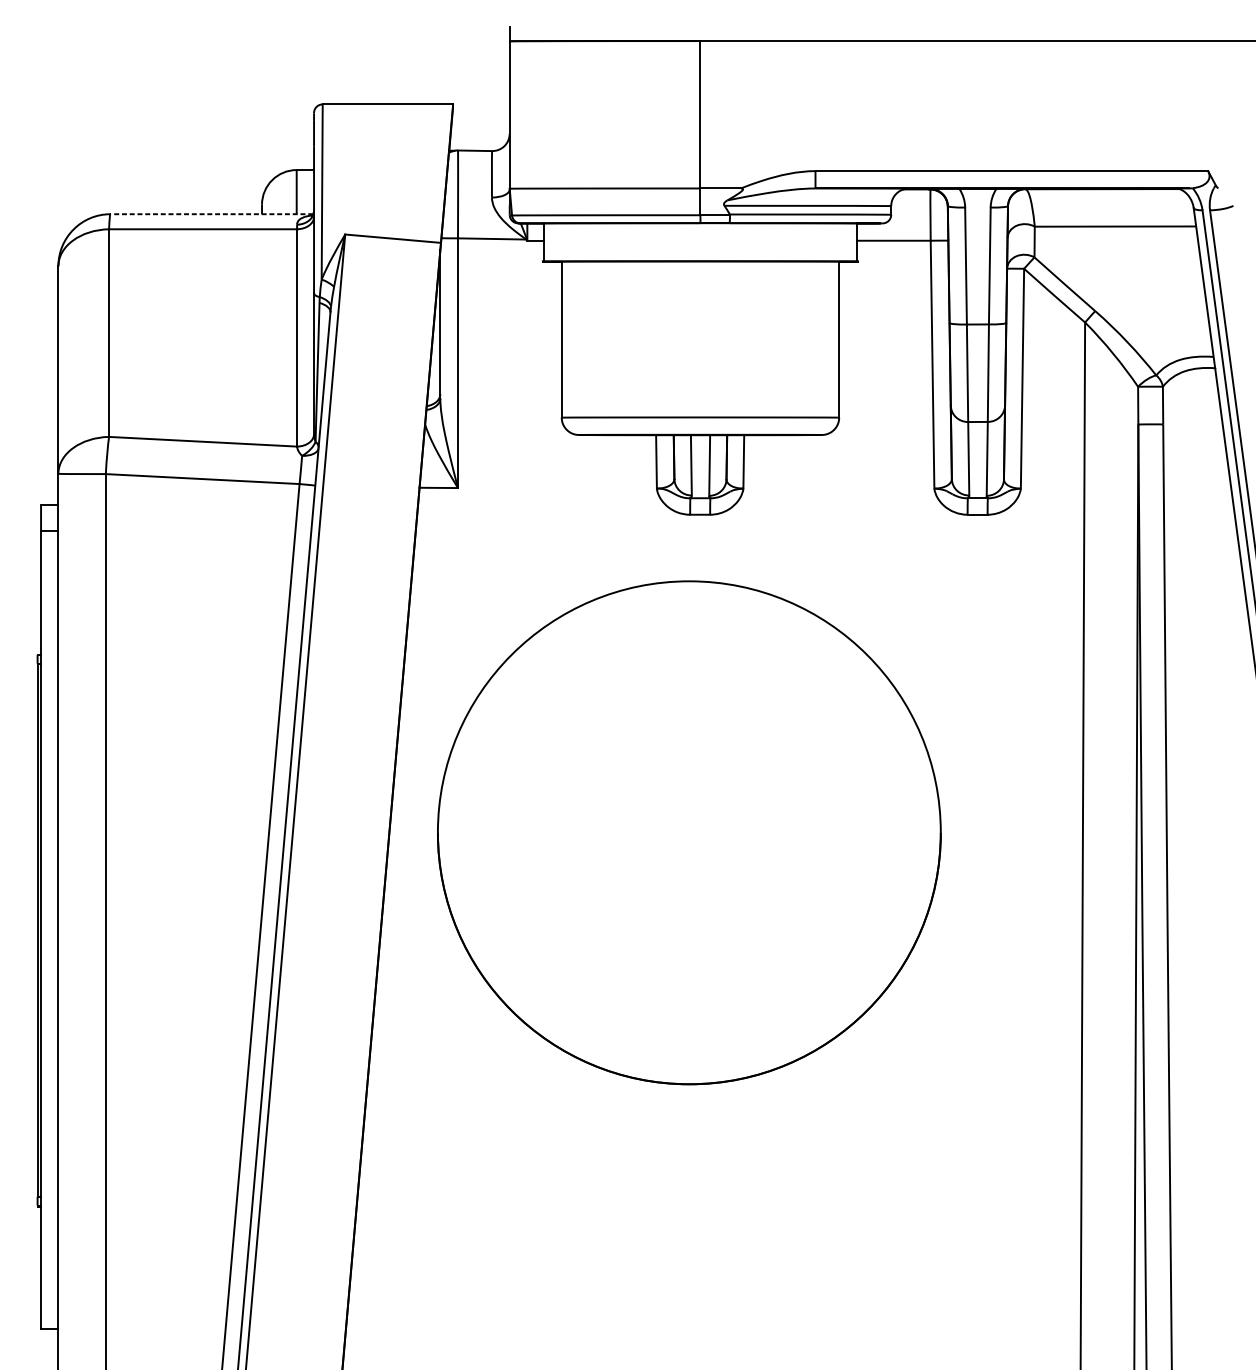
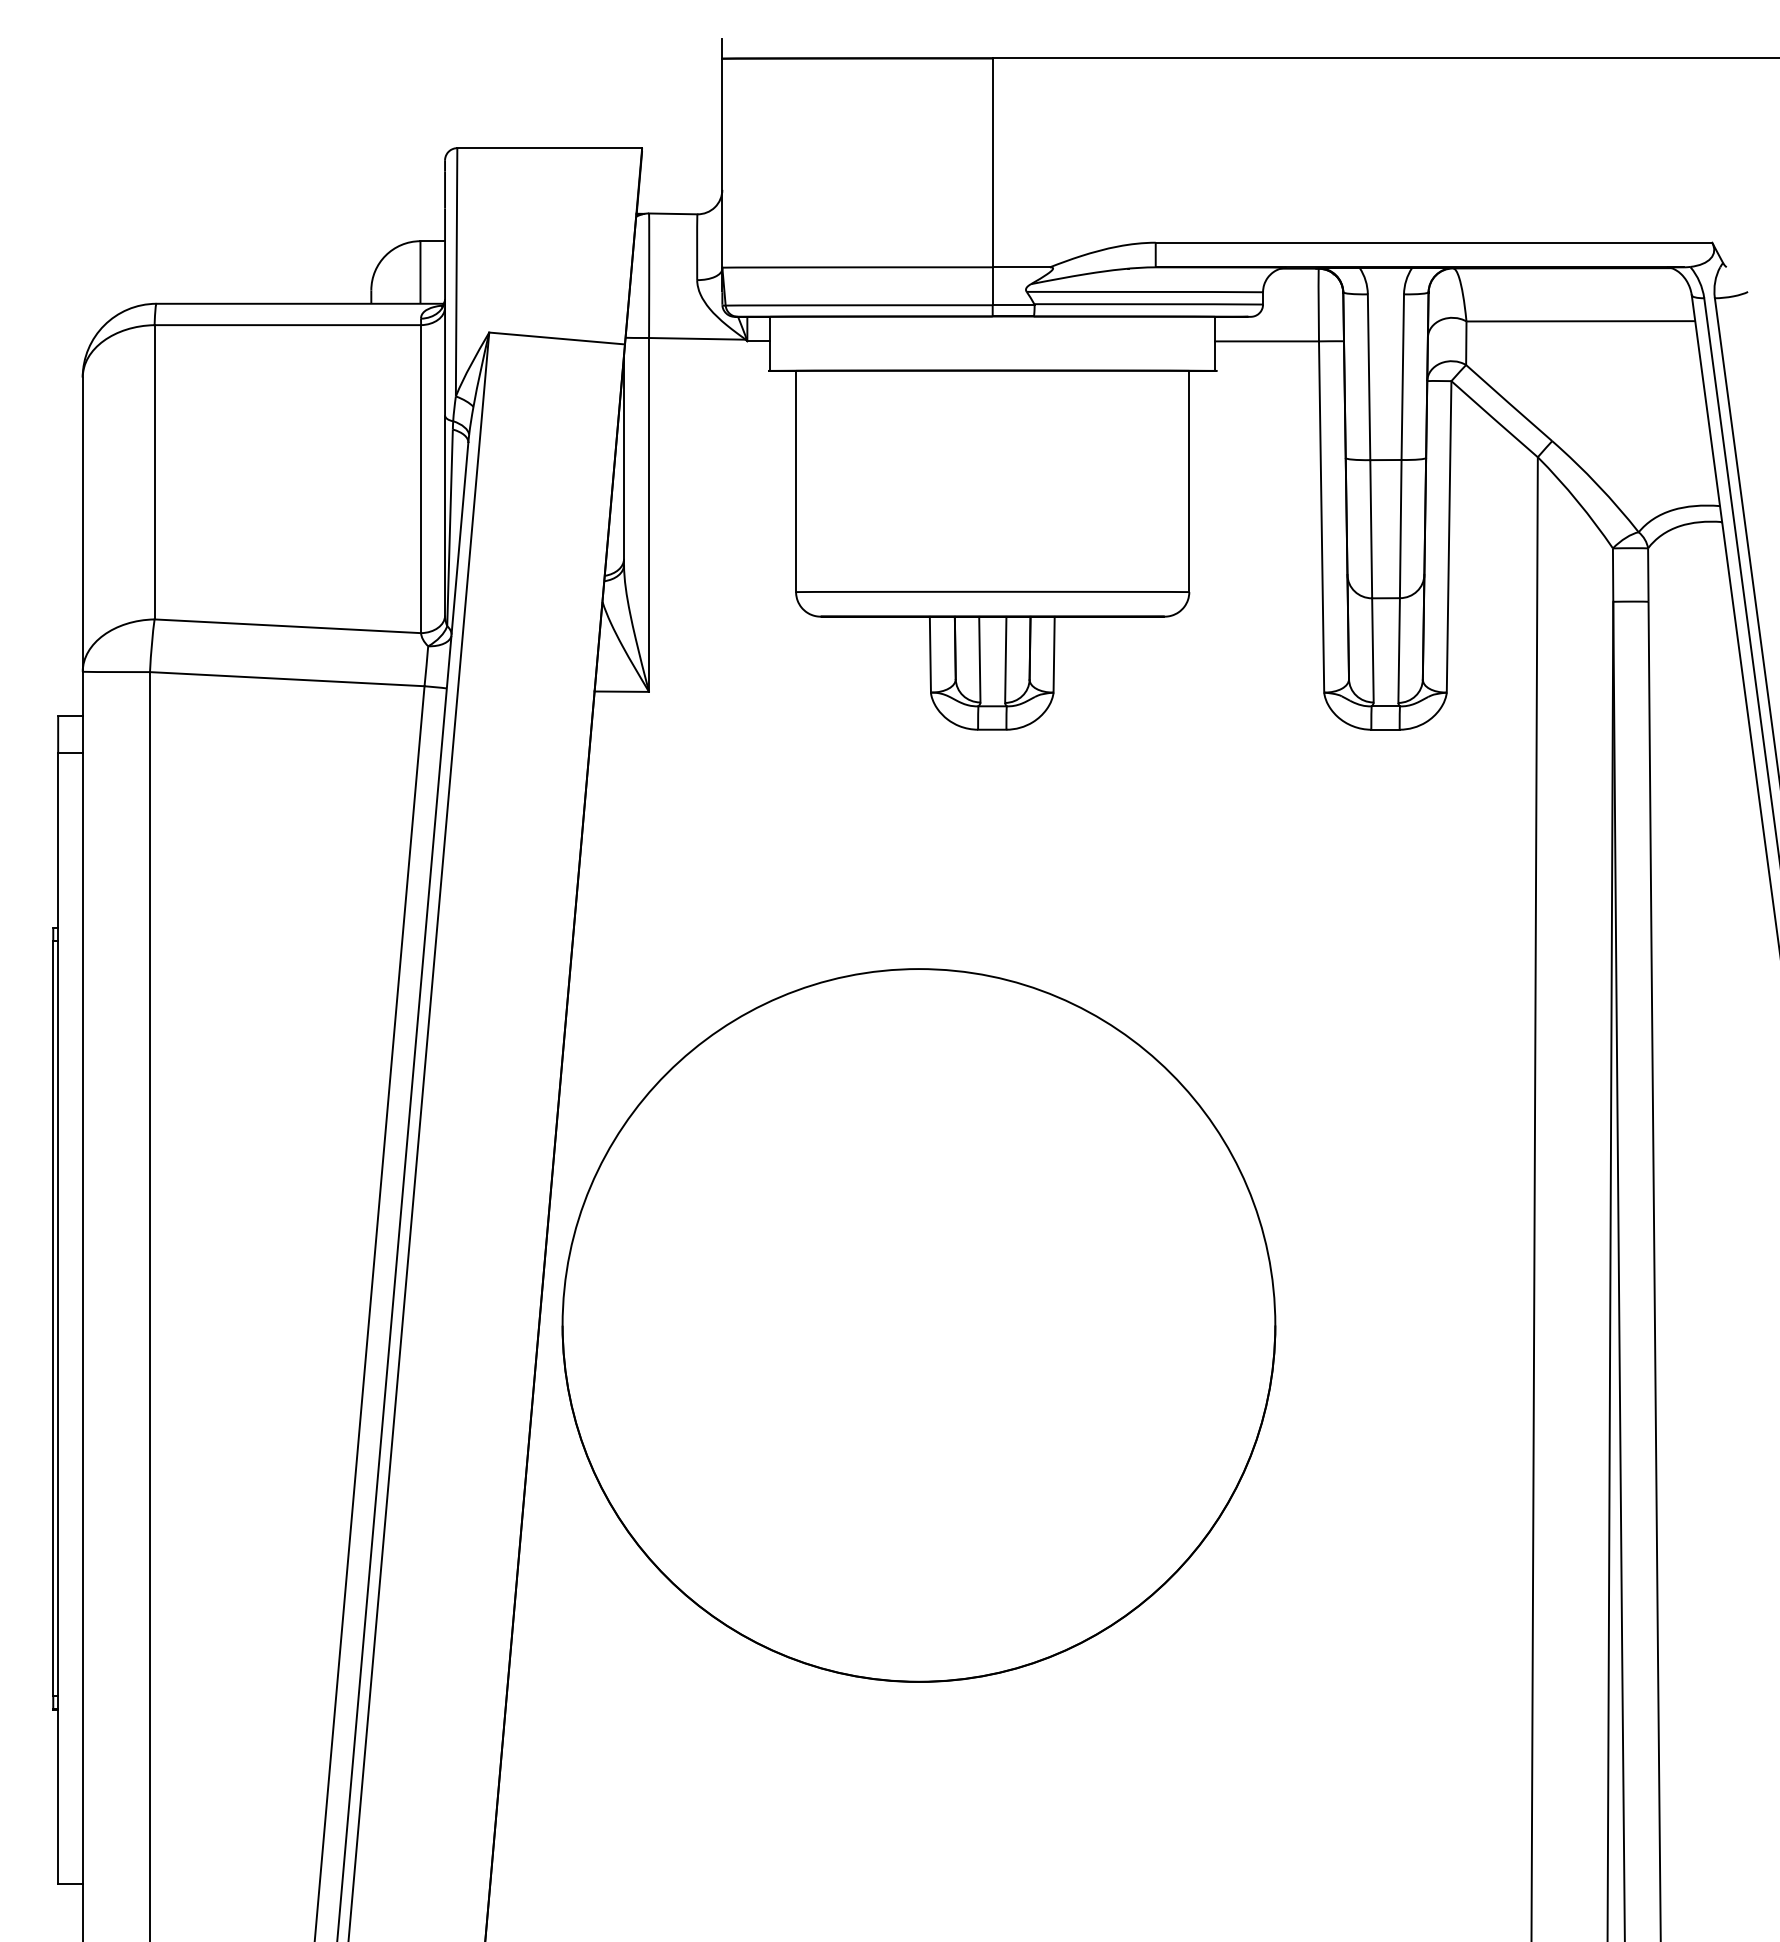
line: (212, 214) -> (300, 303), dashed -> solid
part: (689, 832) -> (918, 1325), moved

